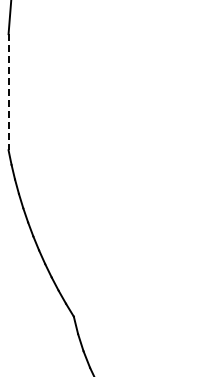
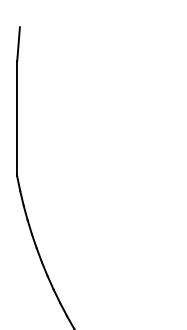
line: (8, 92) -> (17, 119), dashed -> solid

